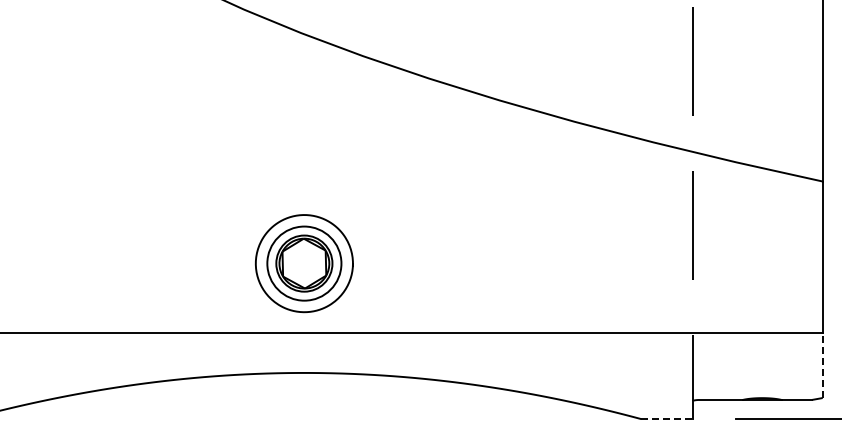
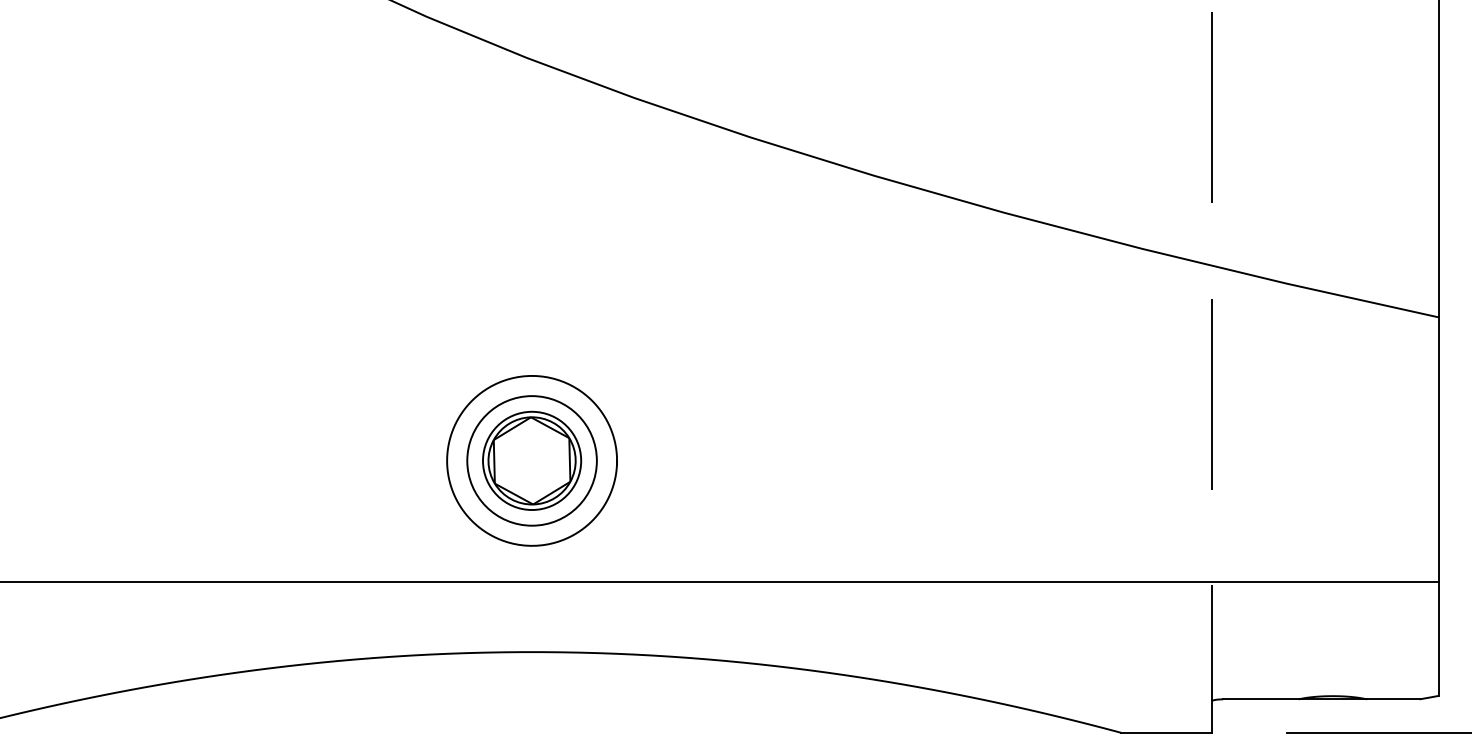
line: (822, 365) -> (1438, 639), dashed -> solid
line: (667, 419) -> (1167, 733), dashed -> solid

